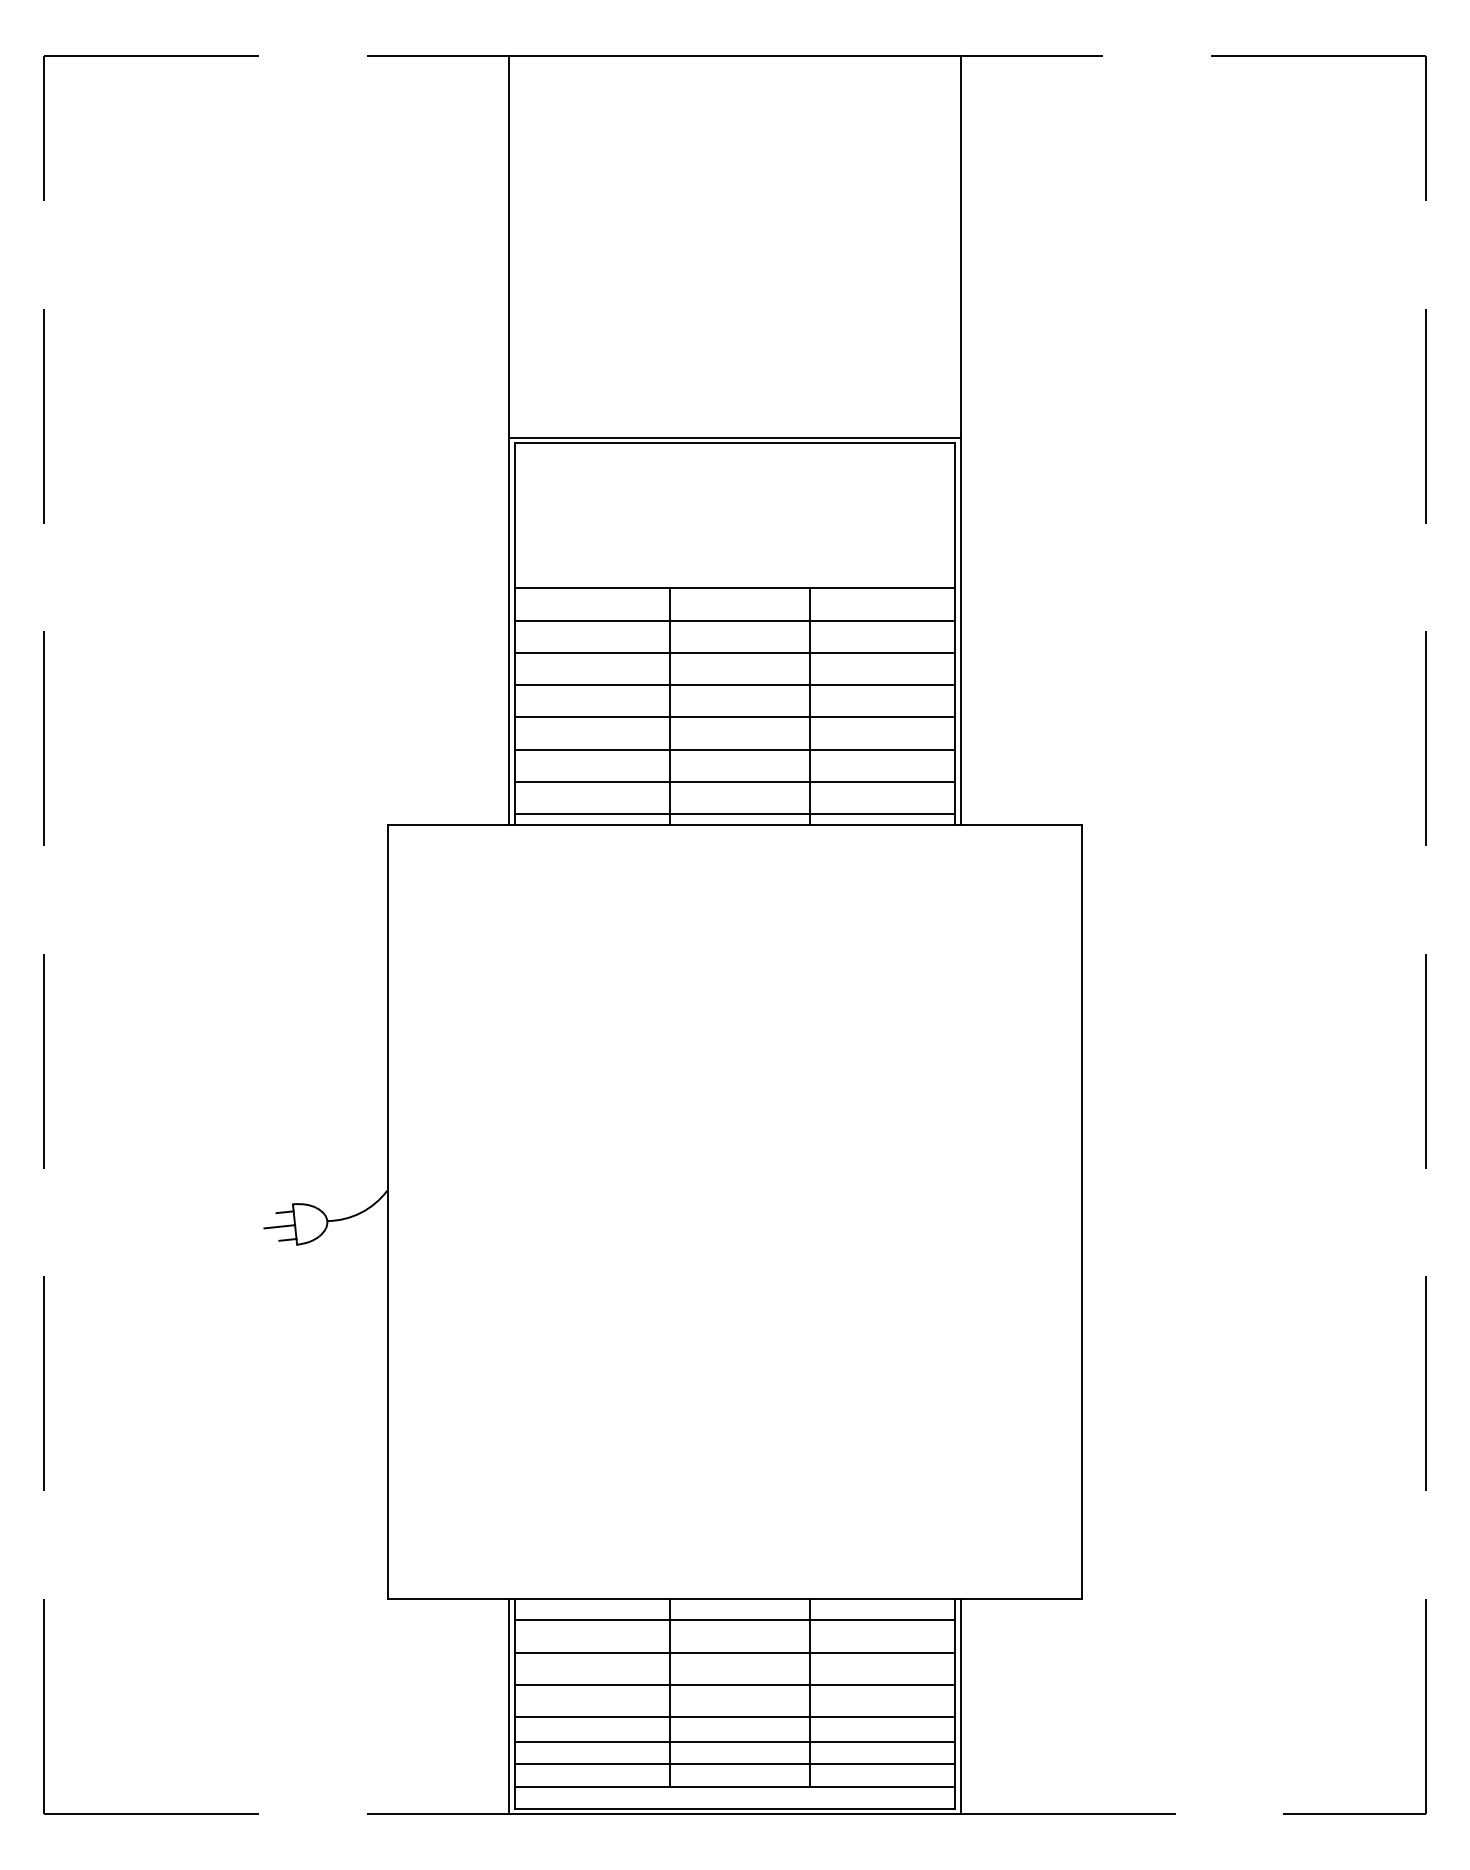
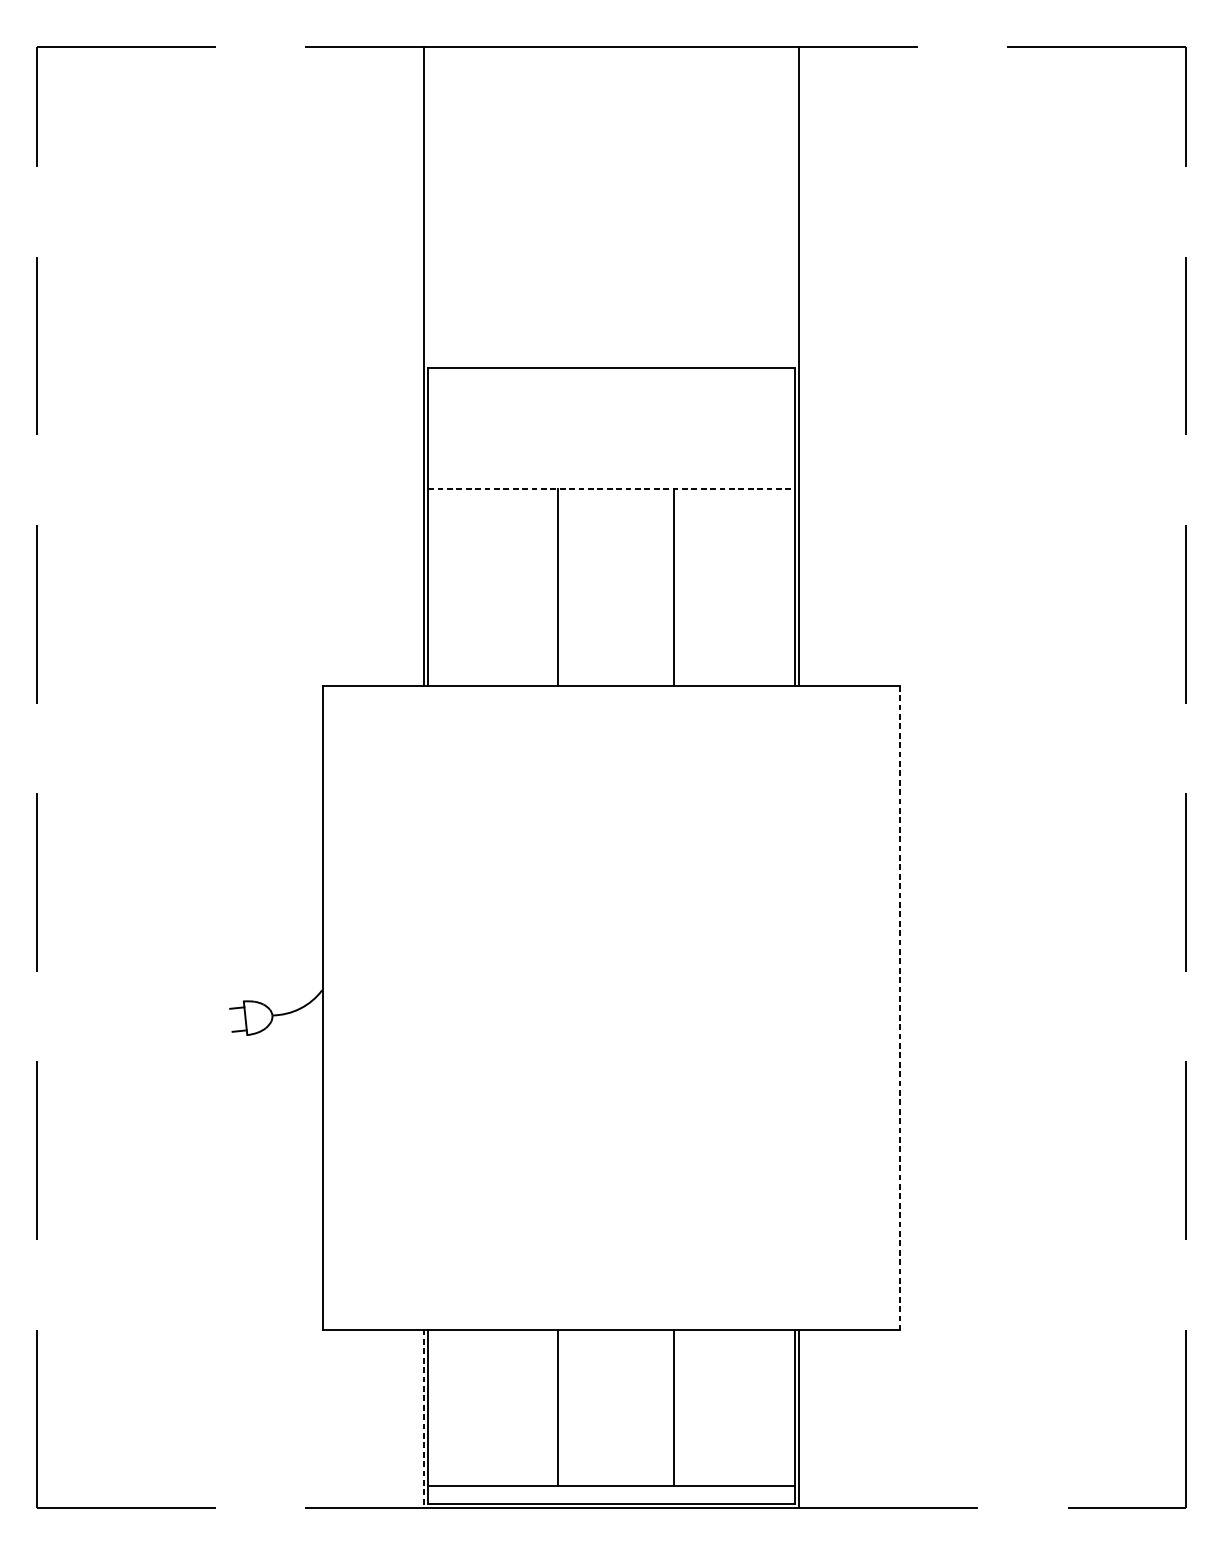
line: (734, 437) -> (611, 363), removed
line: (735, 588) -> (611, 489), solid -> dashed
line: (734, 620) -> (611, 515), removed
line: (734, 652) -> (611, 542), removed
line: (734, 685) -> (611, 569), removed
line: (734, 717) -> (611, 596), removed
line: (734, 749) -> (611, 623), removed
line: (734, 781) -> (611, 649), removed
line: (734, 814) -> (611, 677), removed
line: (1081, 1212) -> (899, 1008), solid -> dashed
line: (279, 1226) -> (232, 1019), removed
line: (734, 1620) -> (611, 1347), removed
line: (734, 1652) -> (611, 1374), removed
line: (734, 1684) -> (611, 1400), removed
line: (509, 1706) -> (423, 1419), solid -> dashed
line: (734, 1717) -> (611, 1428), removed
line: (734, 1742) -> (611, 1449), removed
line: (734, 1763) -> (611, 1466), removed

